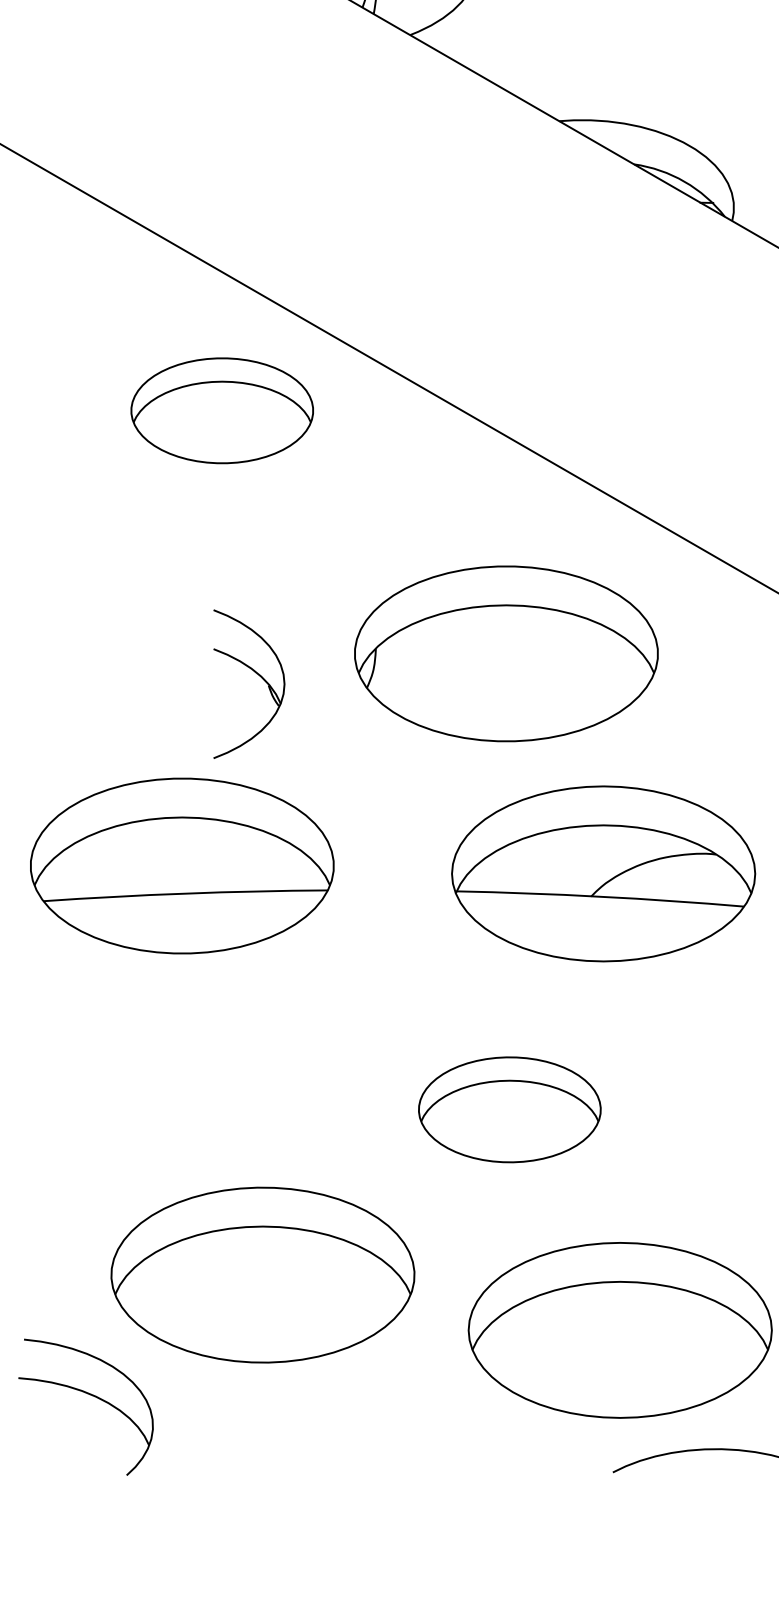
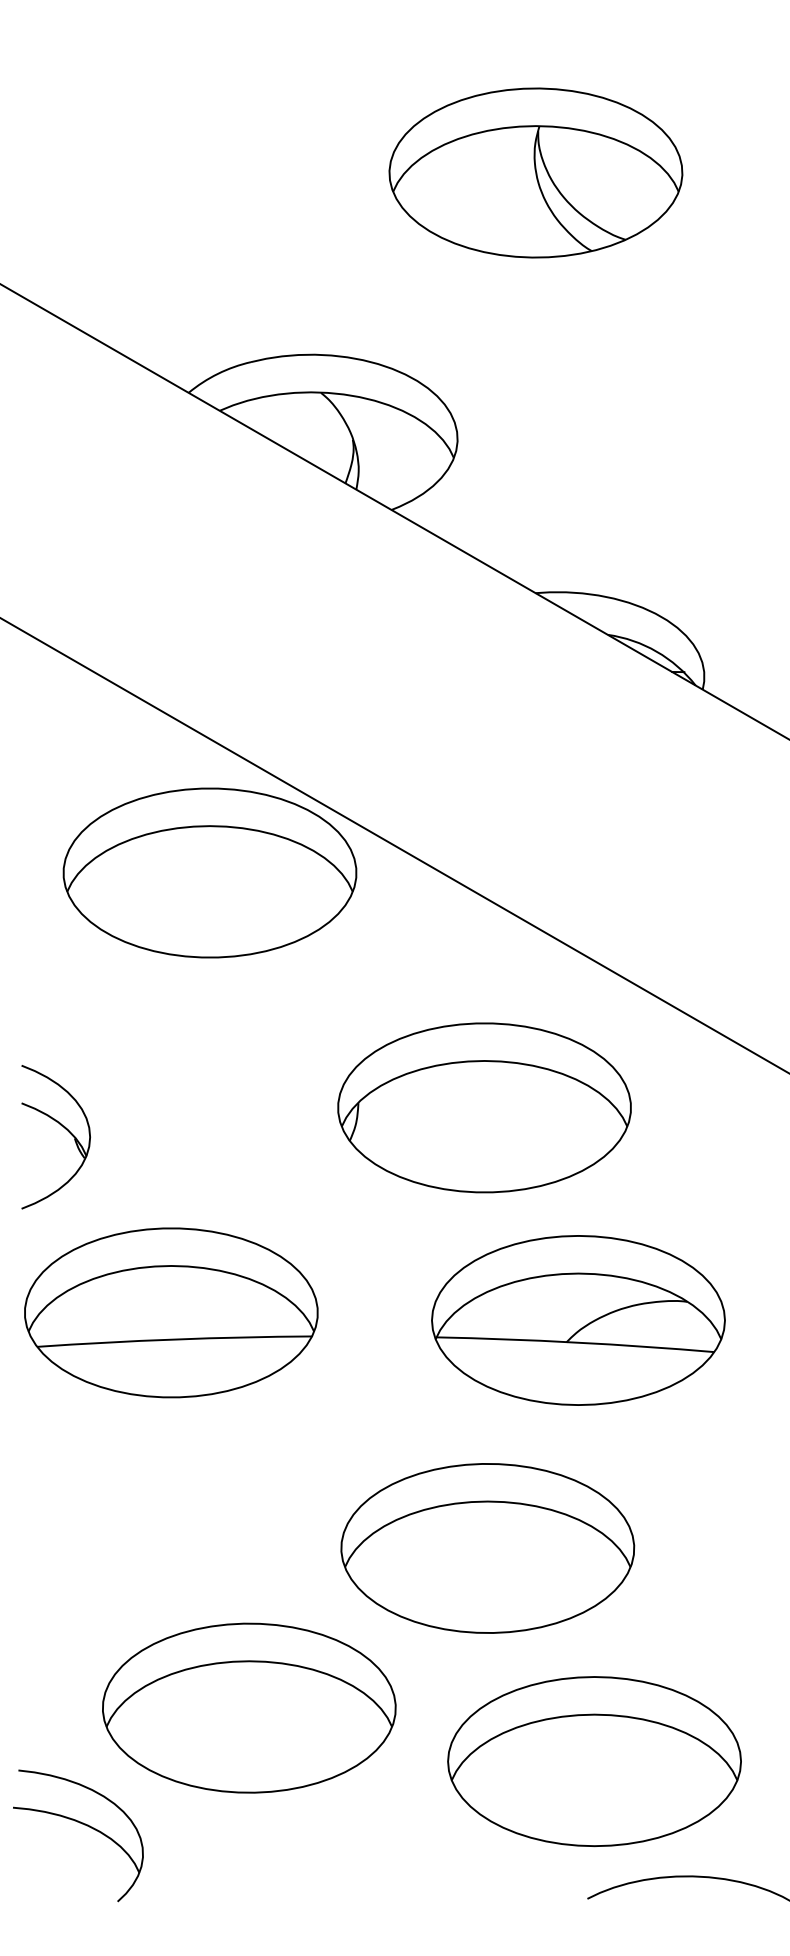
part: (221, 410) -> (209, 872), size x1.67
part: (254, 673) -> (61, 1126), moved
part: (509, 1109) -> (487, 1548), size x1.67

